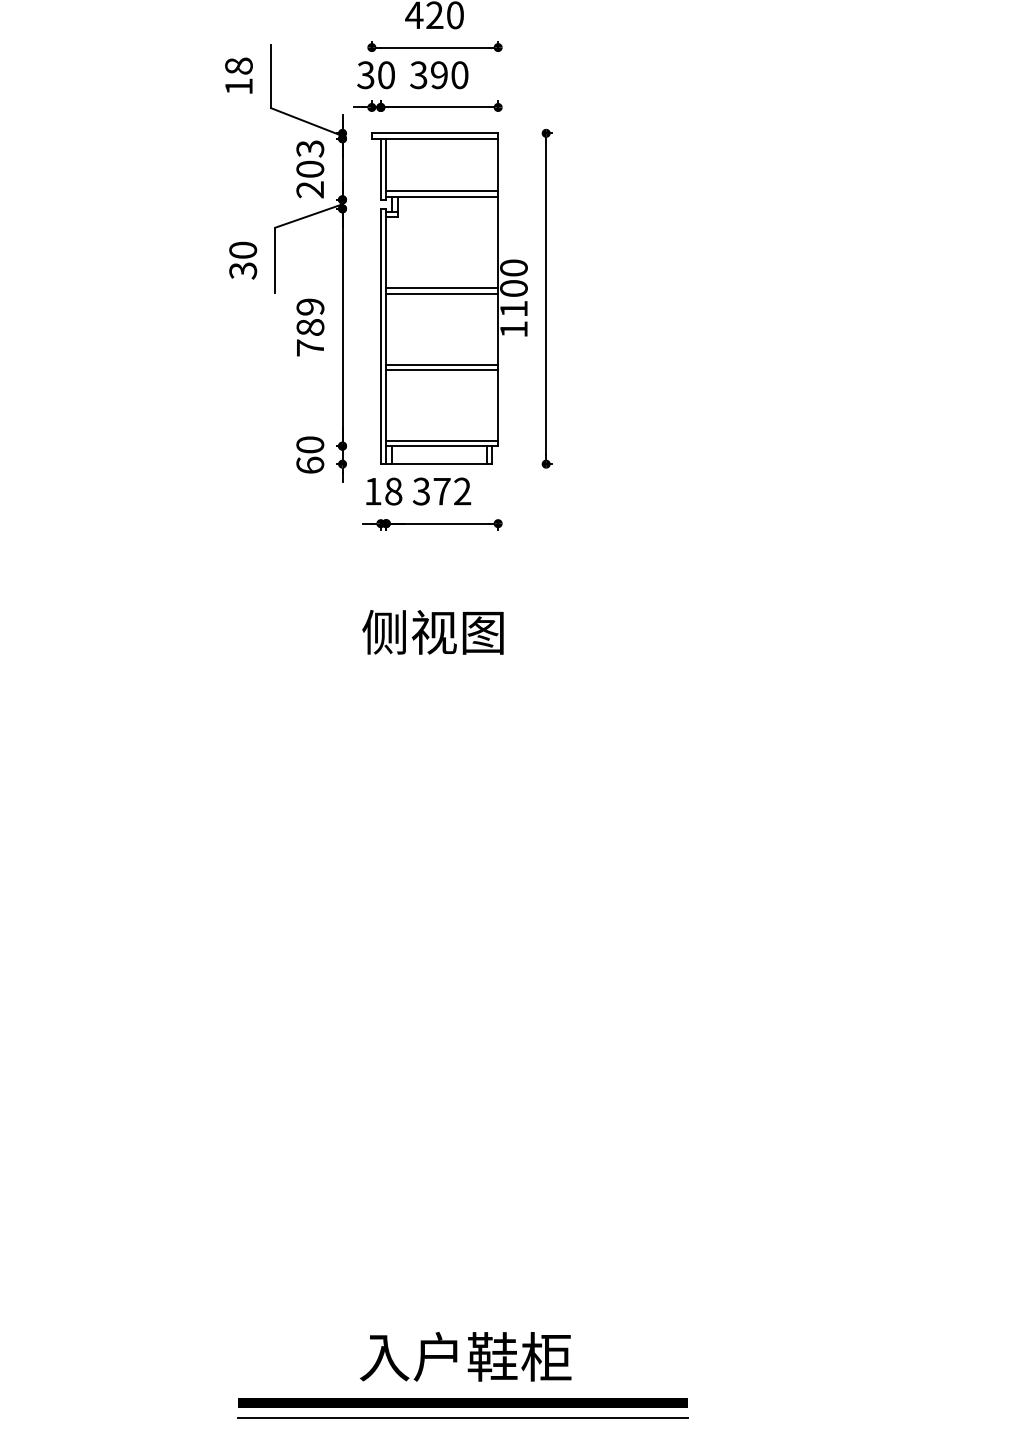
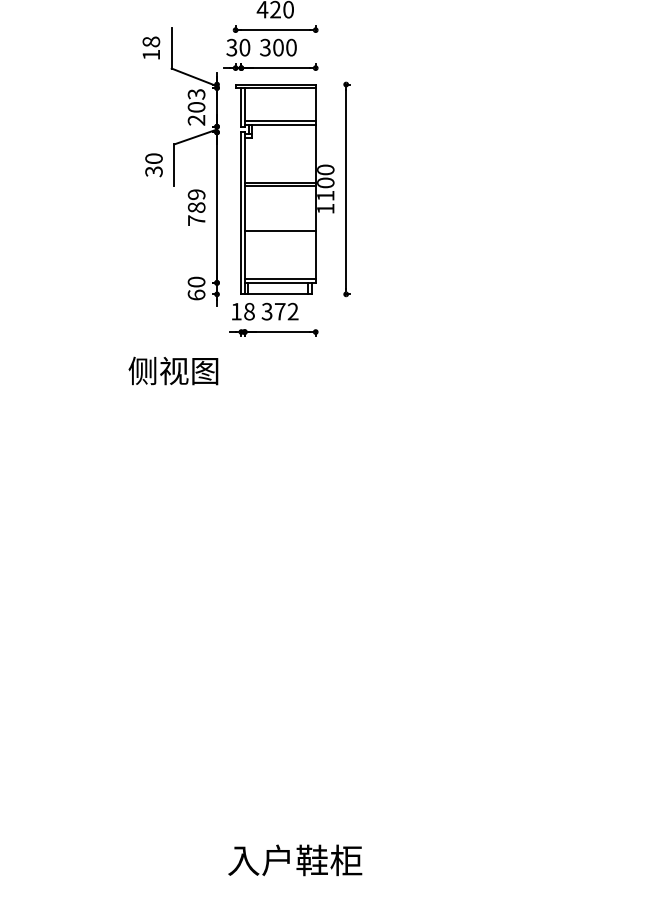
text: (439, 74) -> (278, 47), 390 -> 300
line: (441, 369) -> (279, 234), removed
text: (433, 631) -> (173, 370), moved
part: (463, 1407) -> (293, 892), removed

